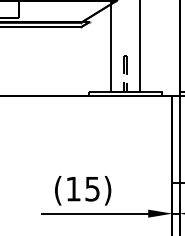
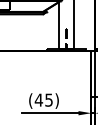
text: (72, 187) -> (38, 99), (15) -> (45)

